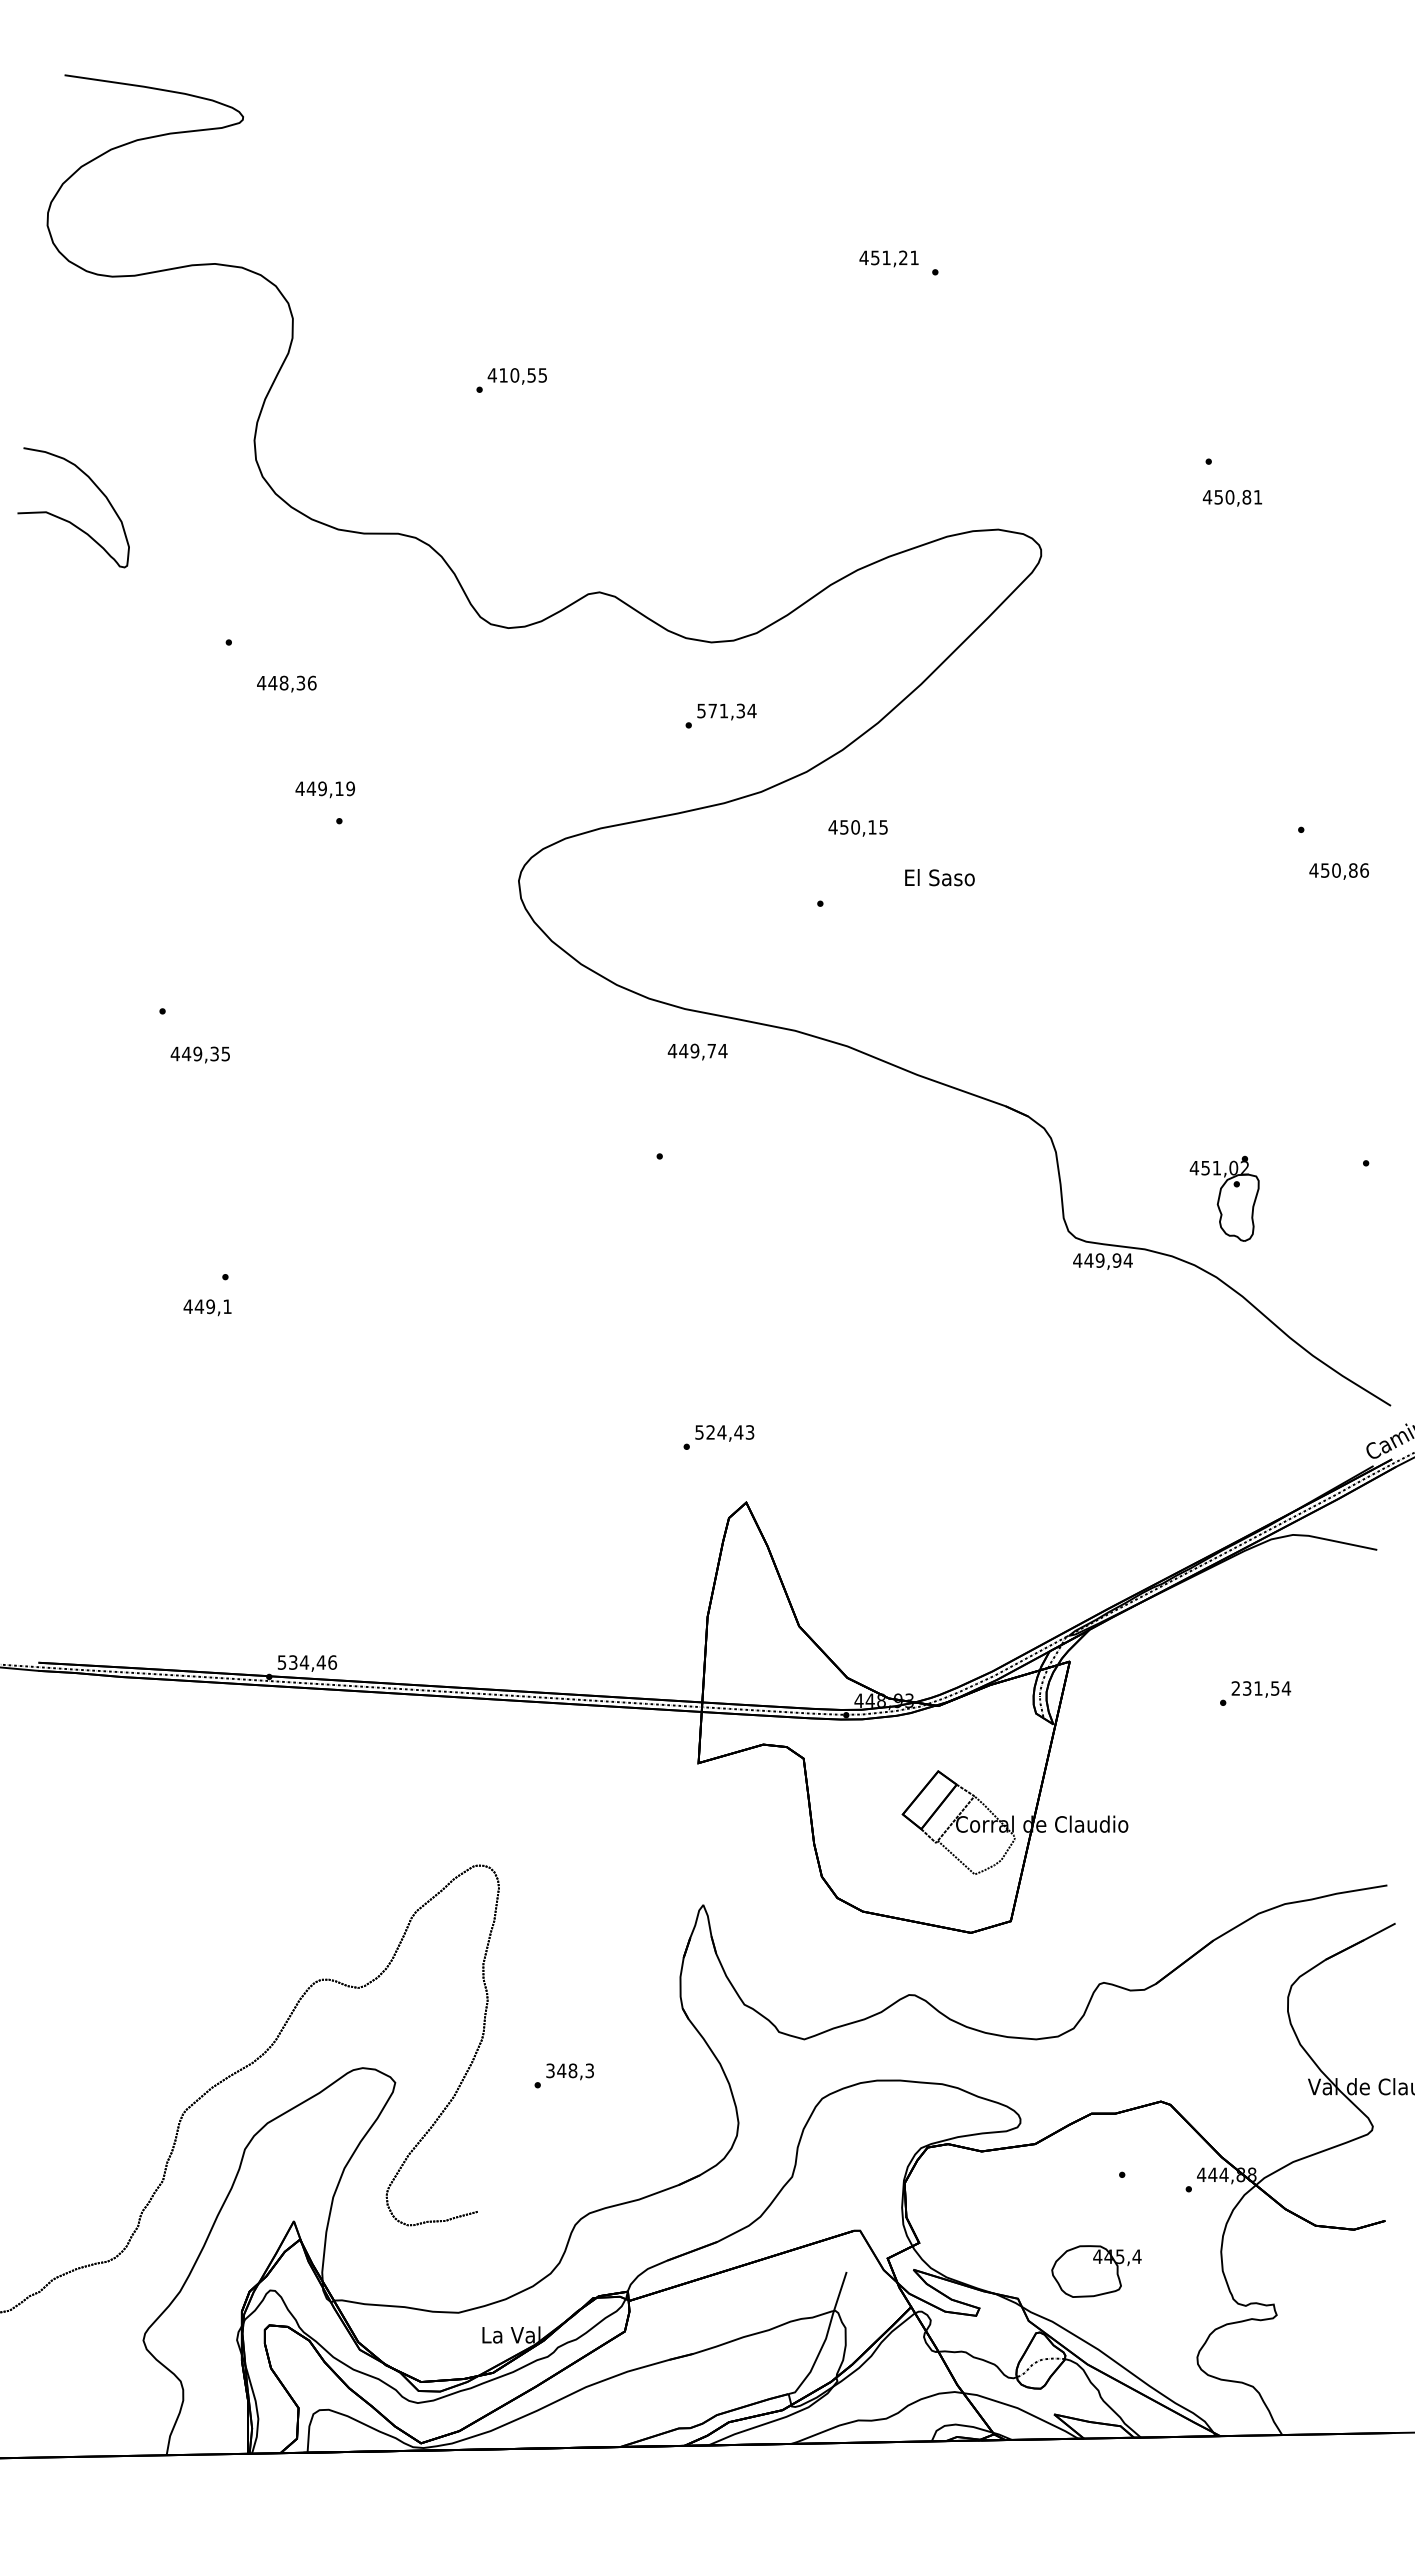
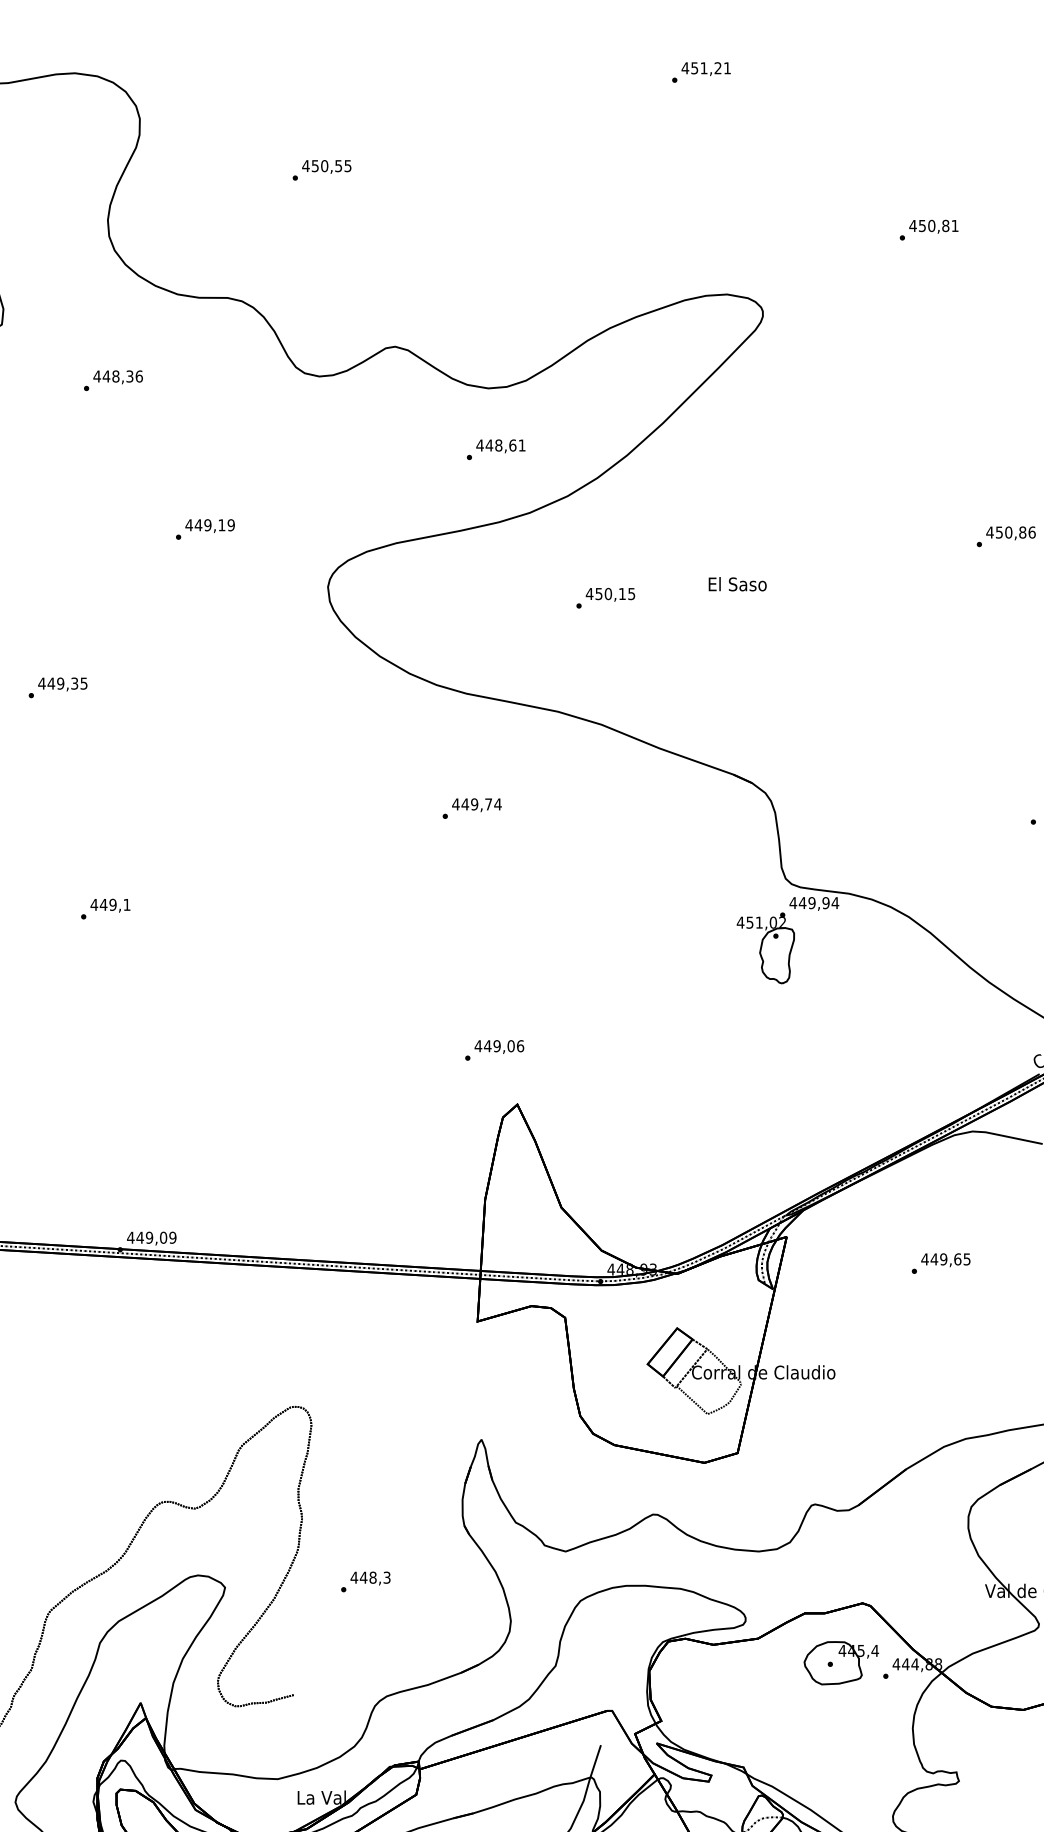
text: (888, 258) -> (705, 68), moved
text: (503, 375) -> (315, 166), 410,55 -> 450,55
text: (1232, 498) -> (933, 226), moved
text: (286, 683) -> (117, 376), moved
text: (726, 710) -> (500, 445), 571,34 -> 448,61
text: (324, 789) -> (209, 525), moved
text: (857, 828) -> (609, 594), moved
text: (1338, 871) -> (1010, 533), moved
text: (939, 877) -> (737, 584), moved
text: (697, 1051) -> (476, 804), moved
text: (199, 1054) -> (62, 684), moved
part: (1224, 1198) -> (765, 947), moved
text: (207, 1307) -> (110, 905), moved
text: (724, 1432) -> (499, 1046), 524,43 -> 449,06
text: (307, 1662) -> (152, 1237), 534,46 -> 449,09
text: (1261, 1688) -> (946, 1259), 231,54 -> 449,65
text: (550, 2070) -> (354, 1577), 348,3 -> 448,3
part: (1096, 2271) -> (841, 1663), moved

